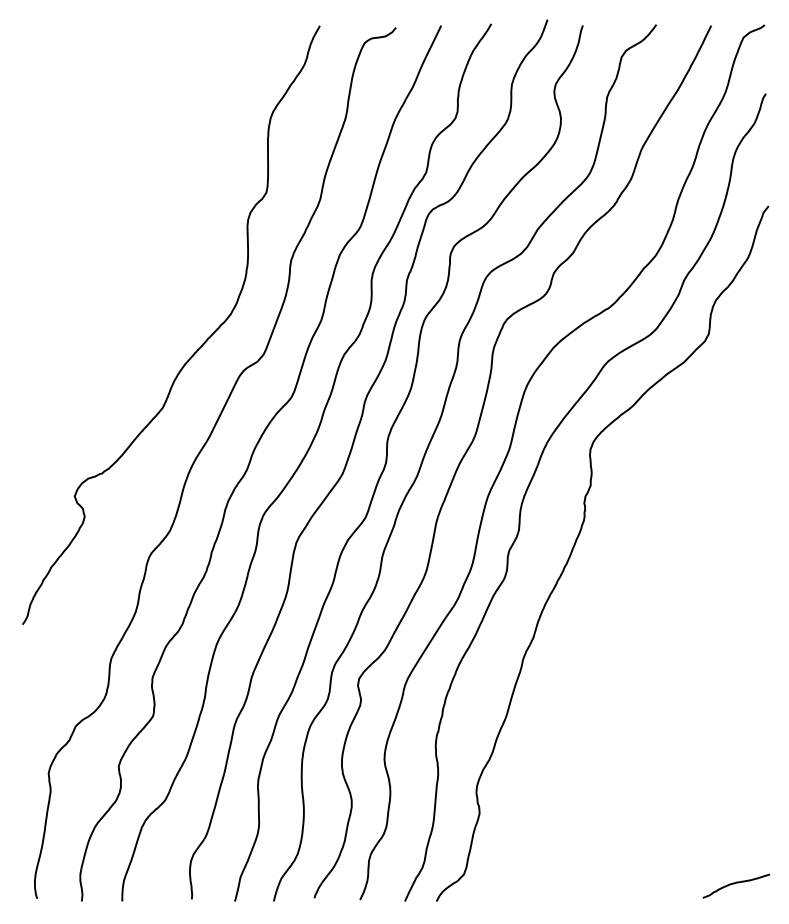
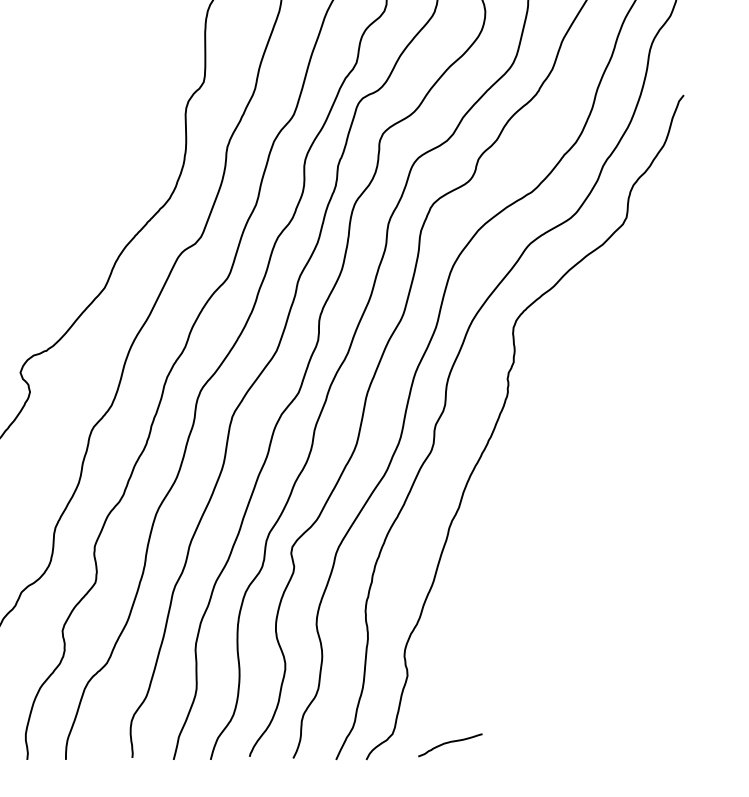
curve: (736, 883) -> (450, 742), moved

